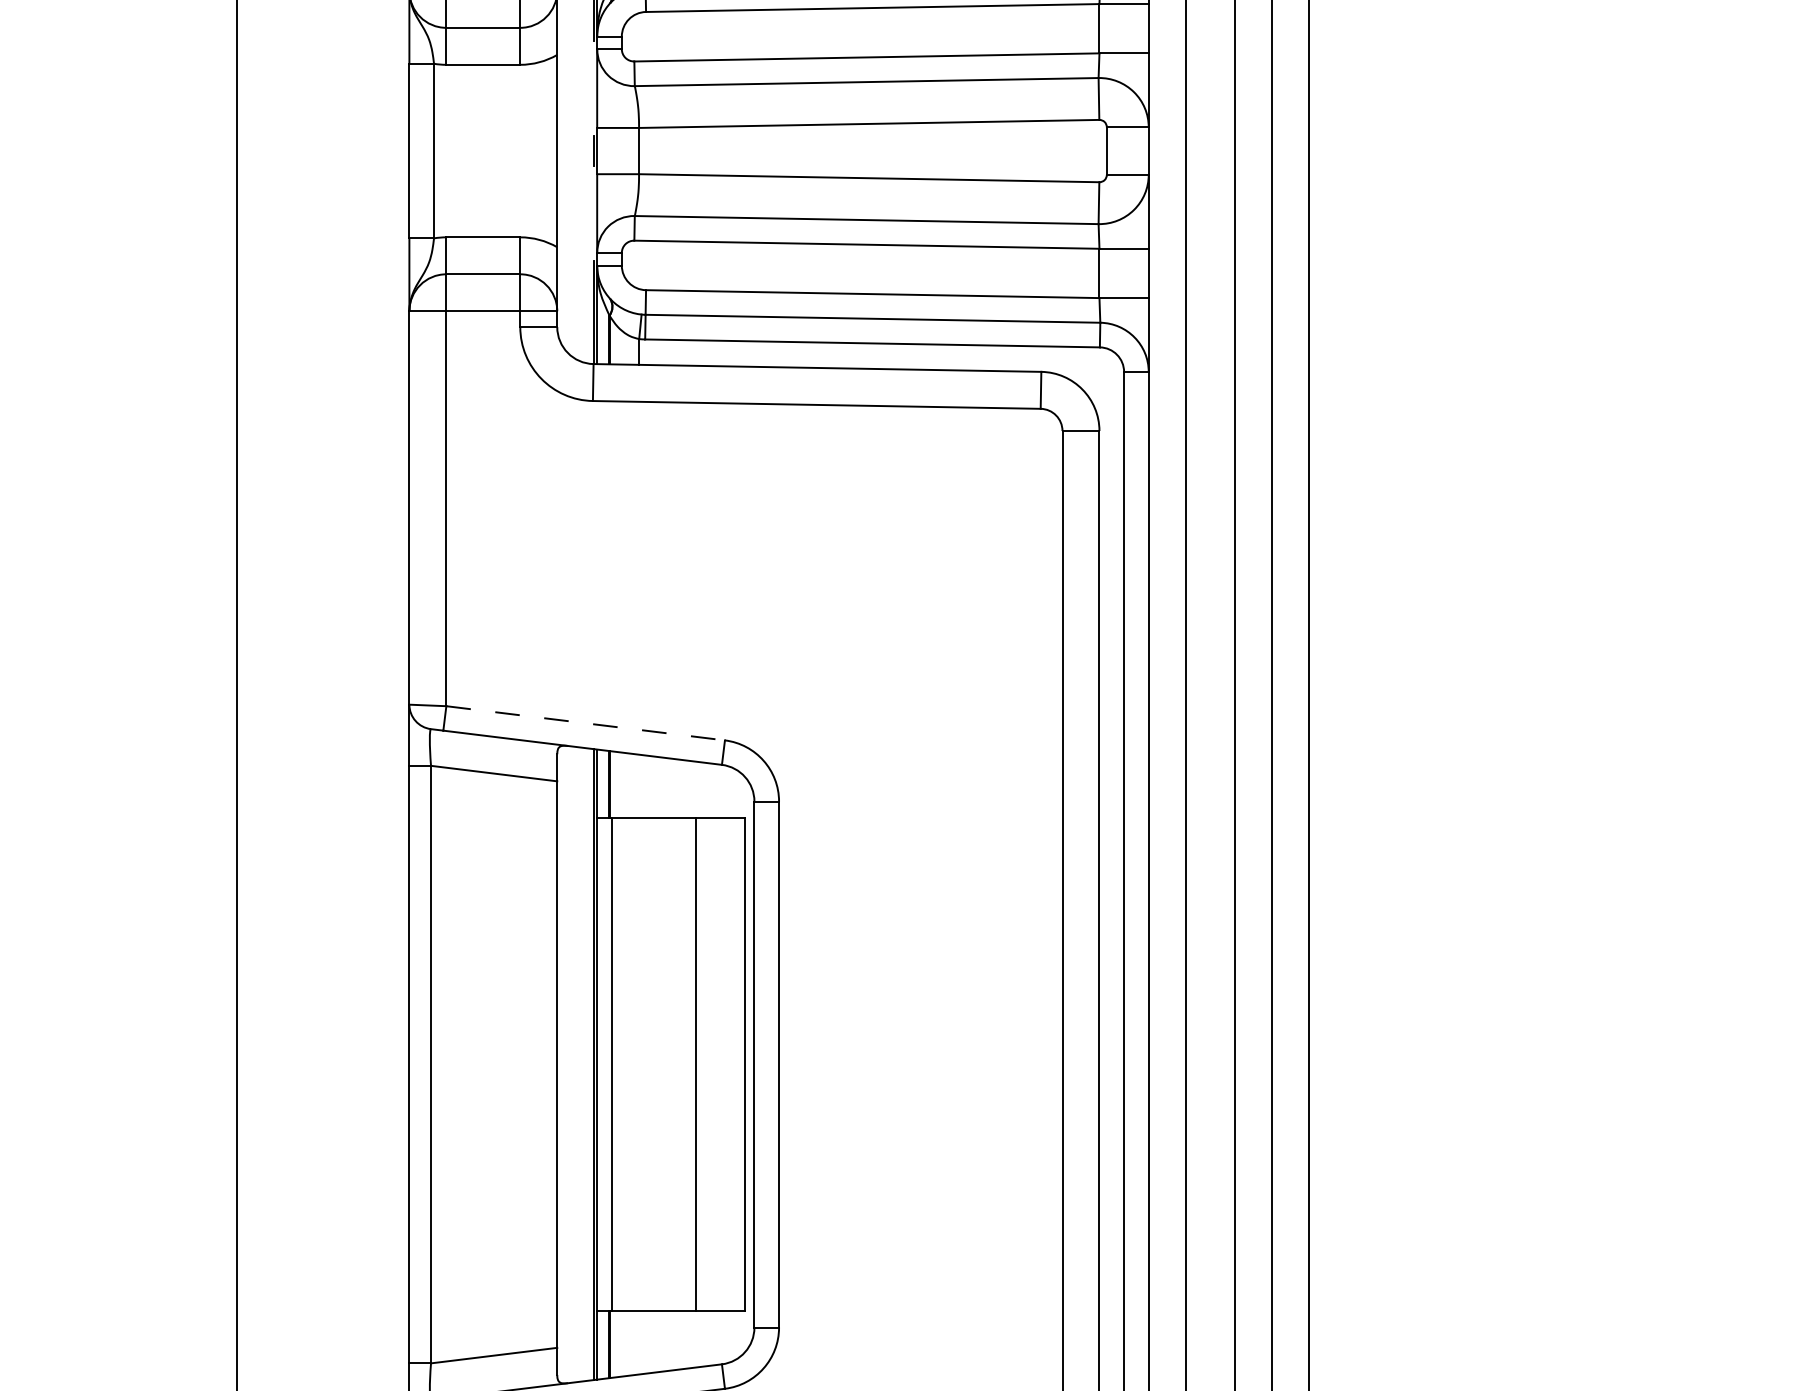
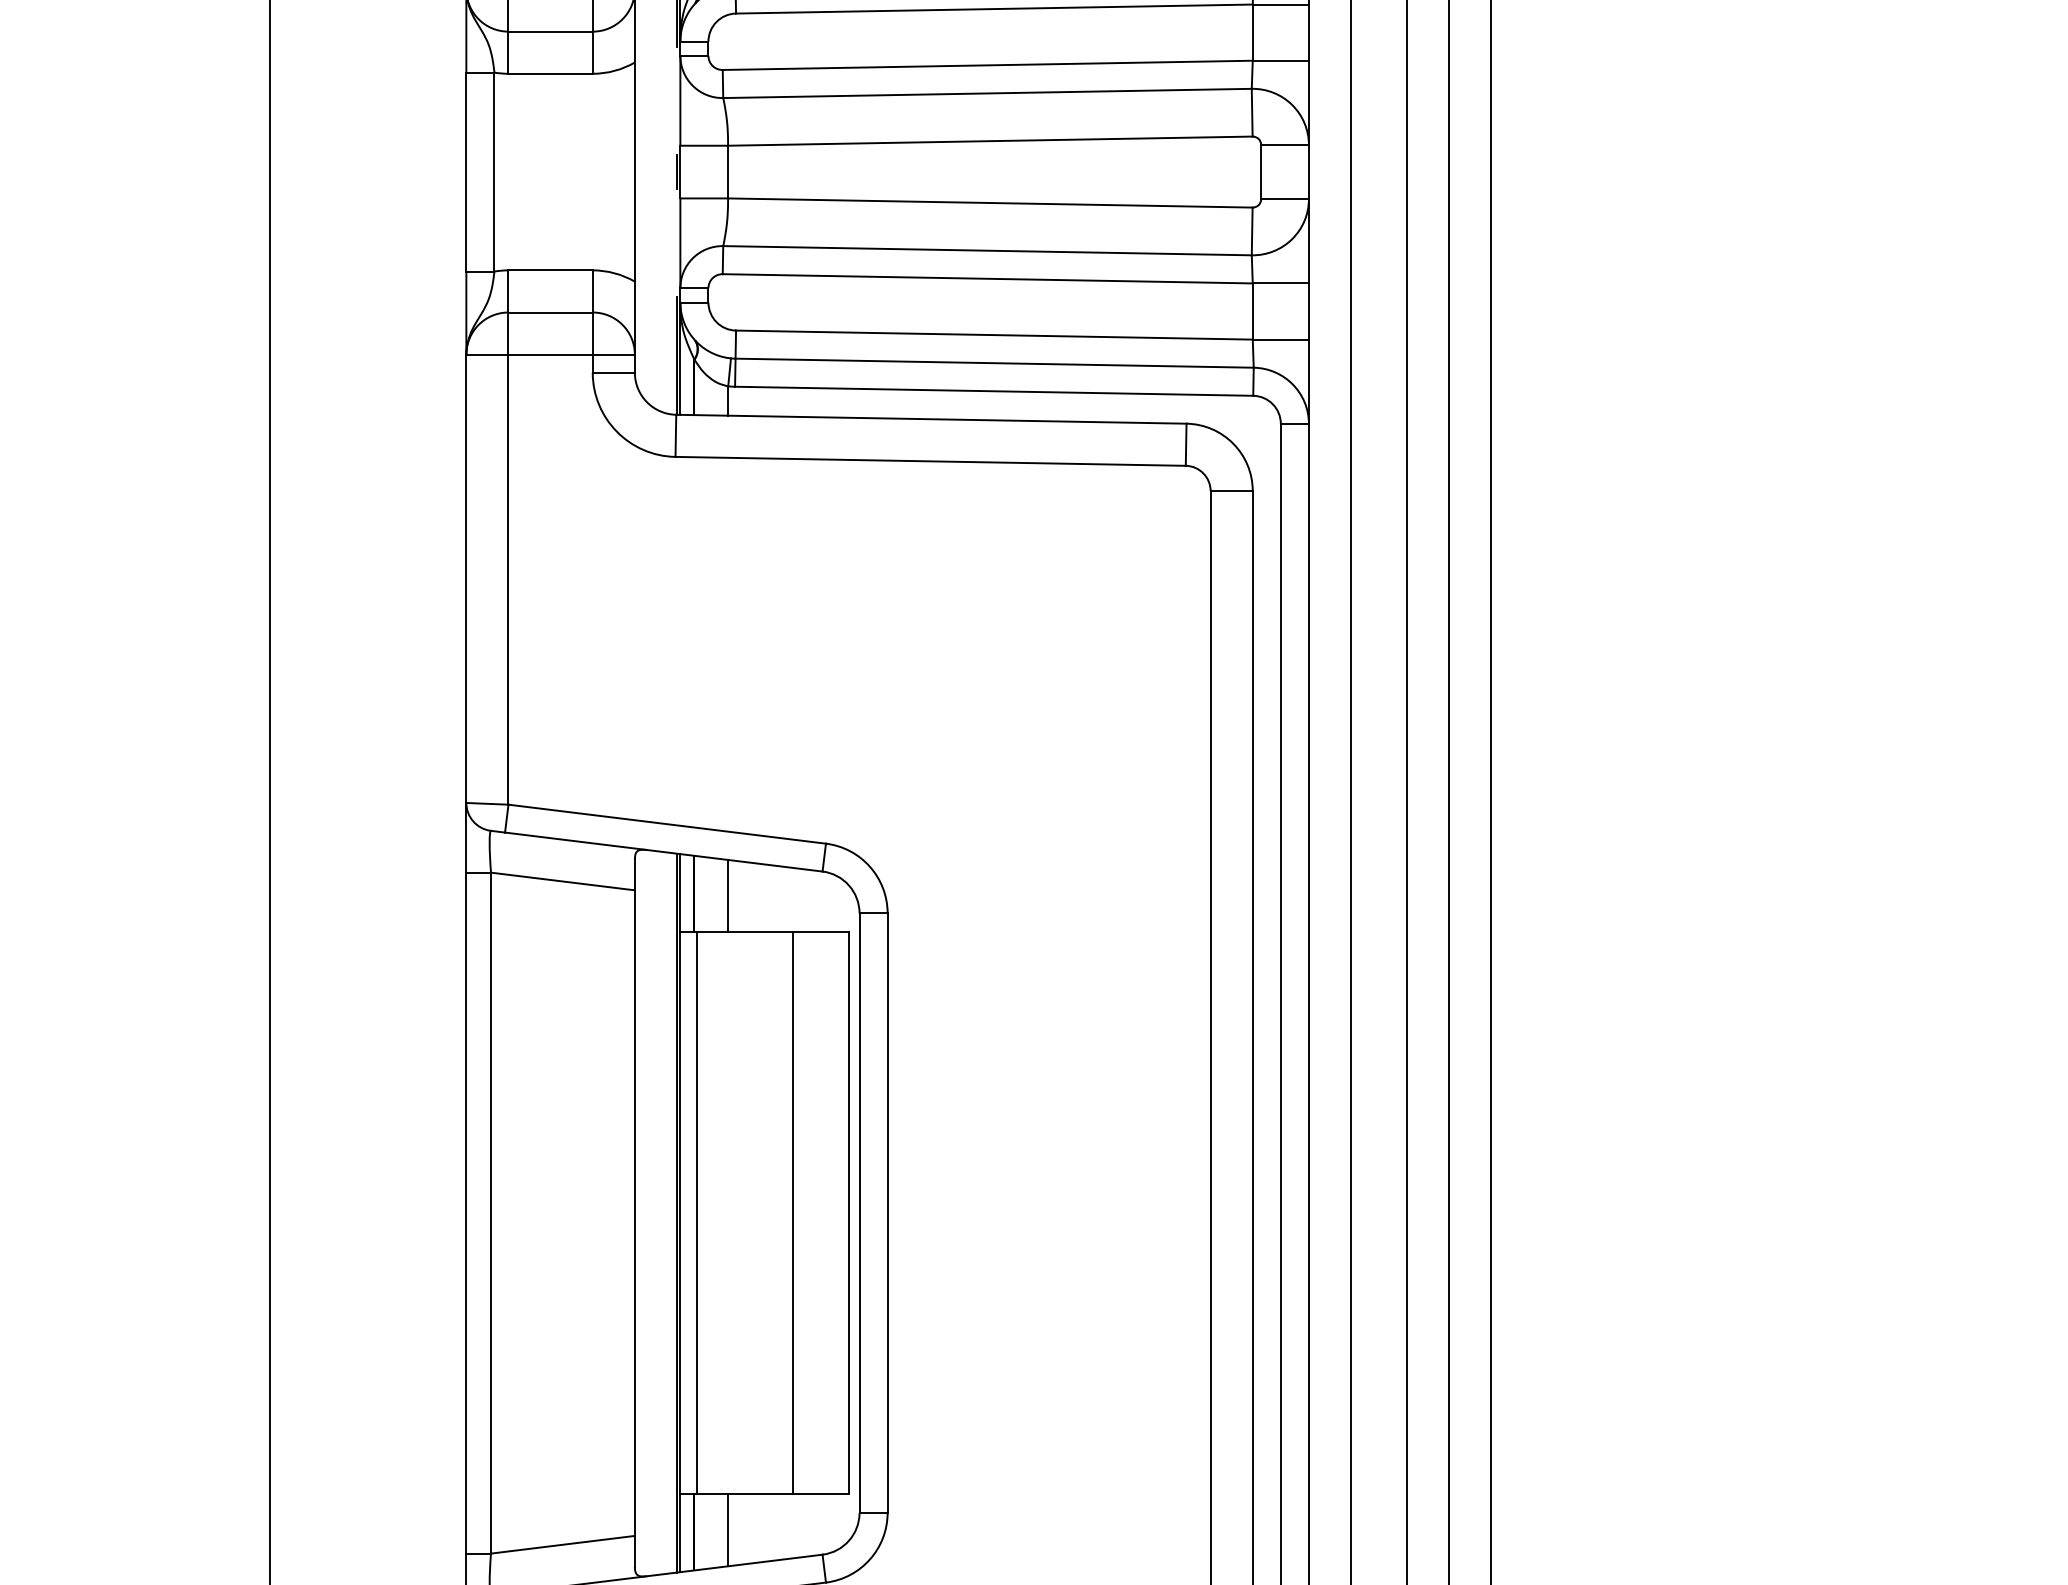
line: (586, 723) -> (668, 824), dashed -> solid
line: (639, 786) -> (728, 896), added
line: (639, 1342) -> (728, 1529), added

